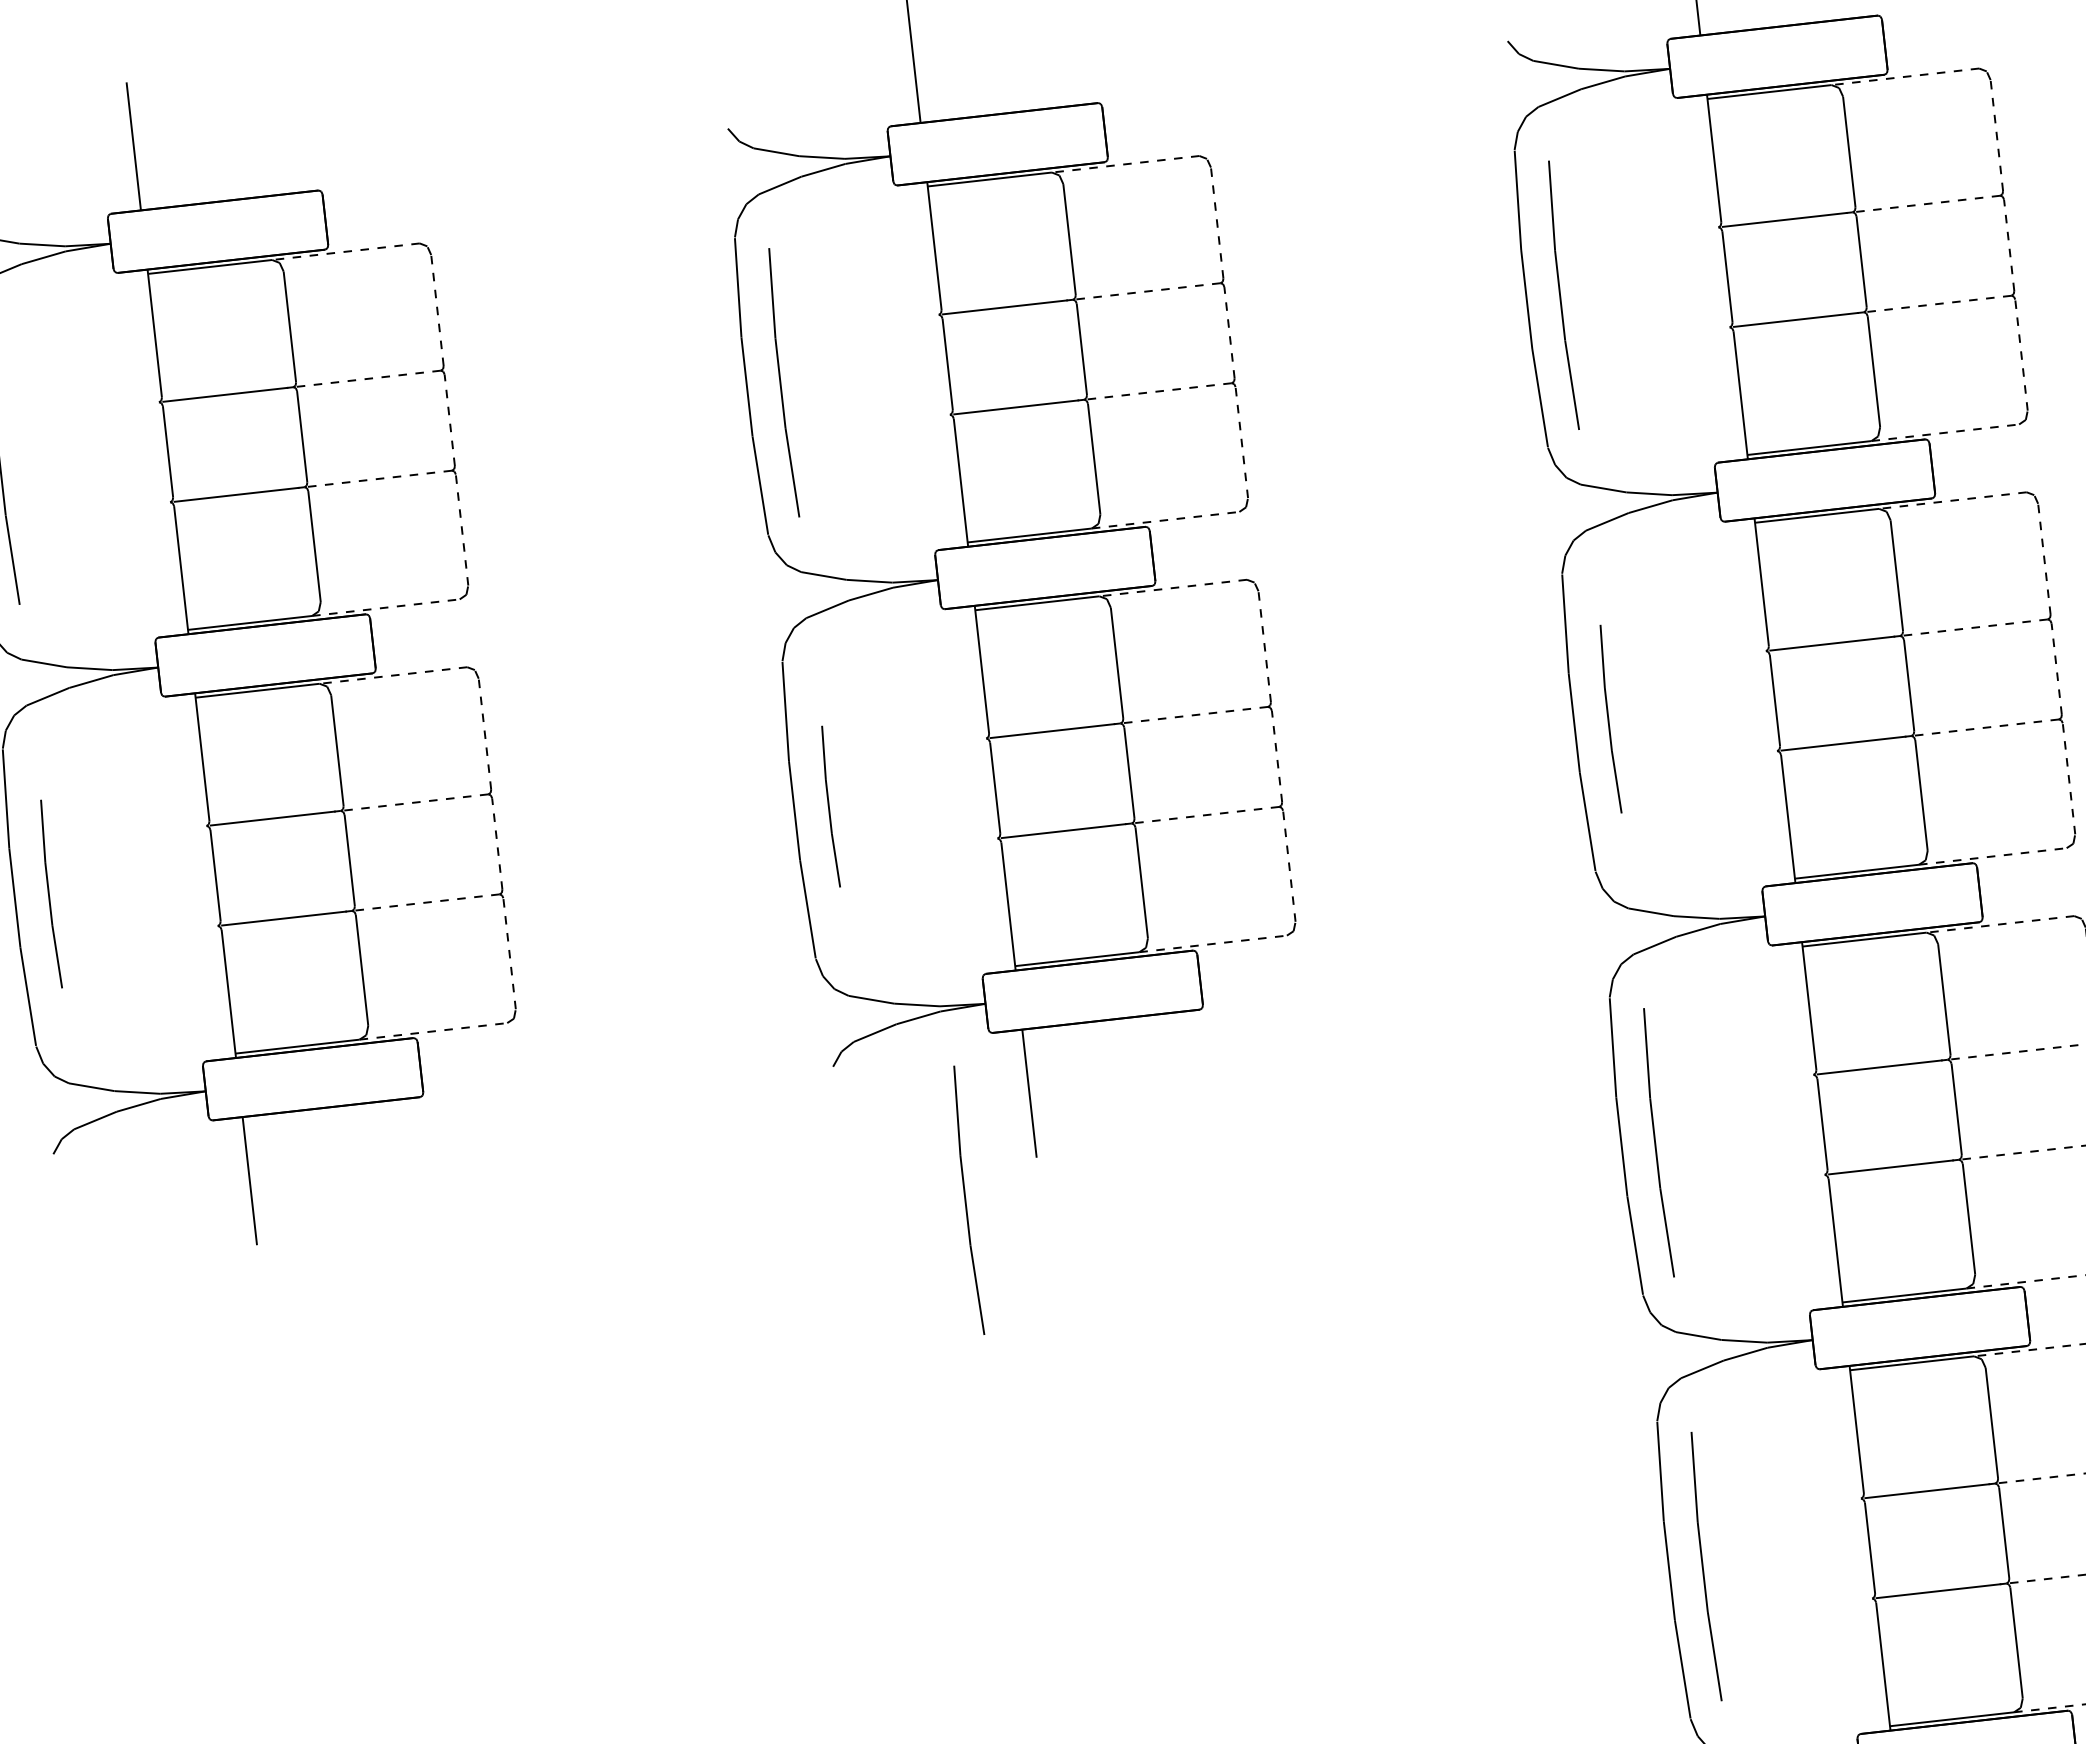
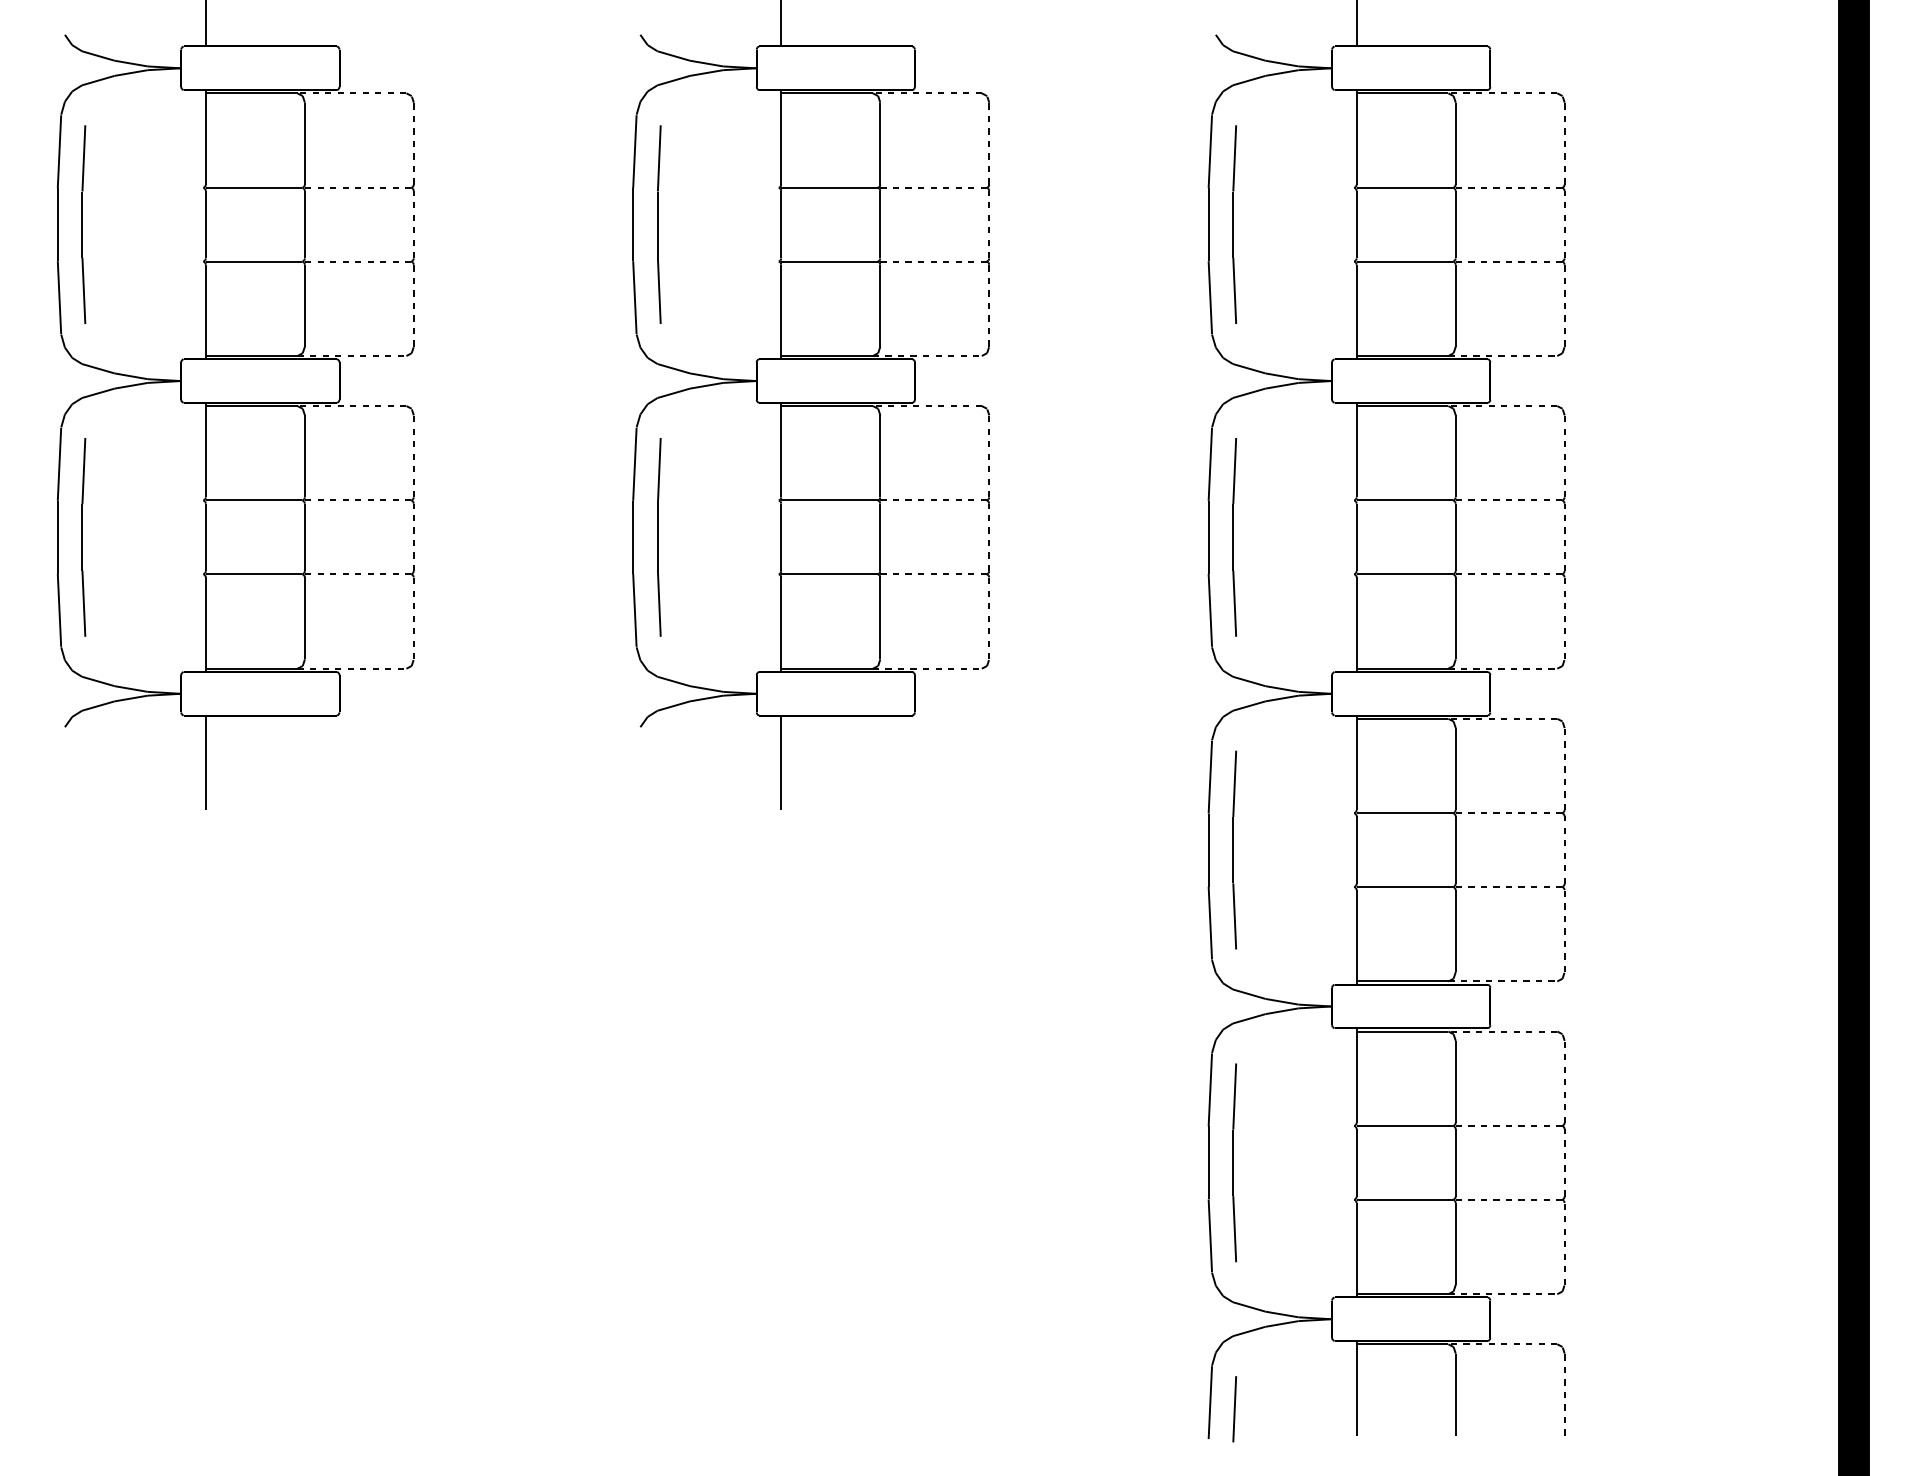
part: (1609, 719) -> (1234, 537), size x1.43
part: (830, 806) -> (659, 537), size x1.67
part: (49, 894) -> (83, 537), size x1.43
part: (967, 1200) -> (727, 835), removed

